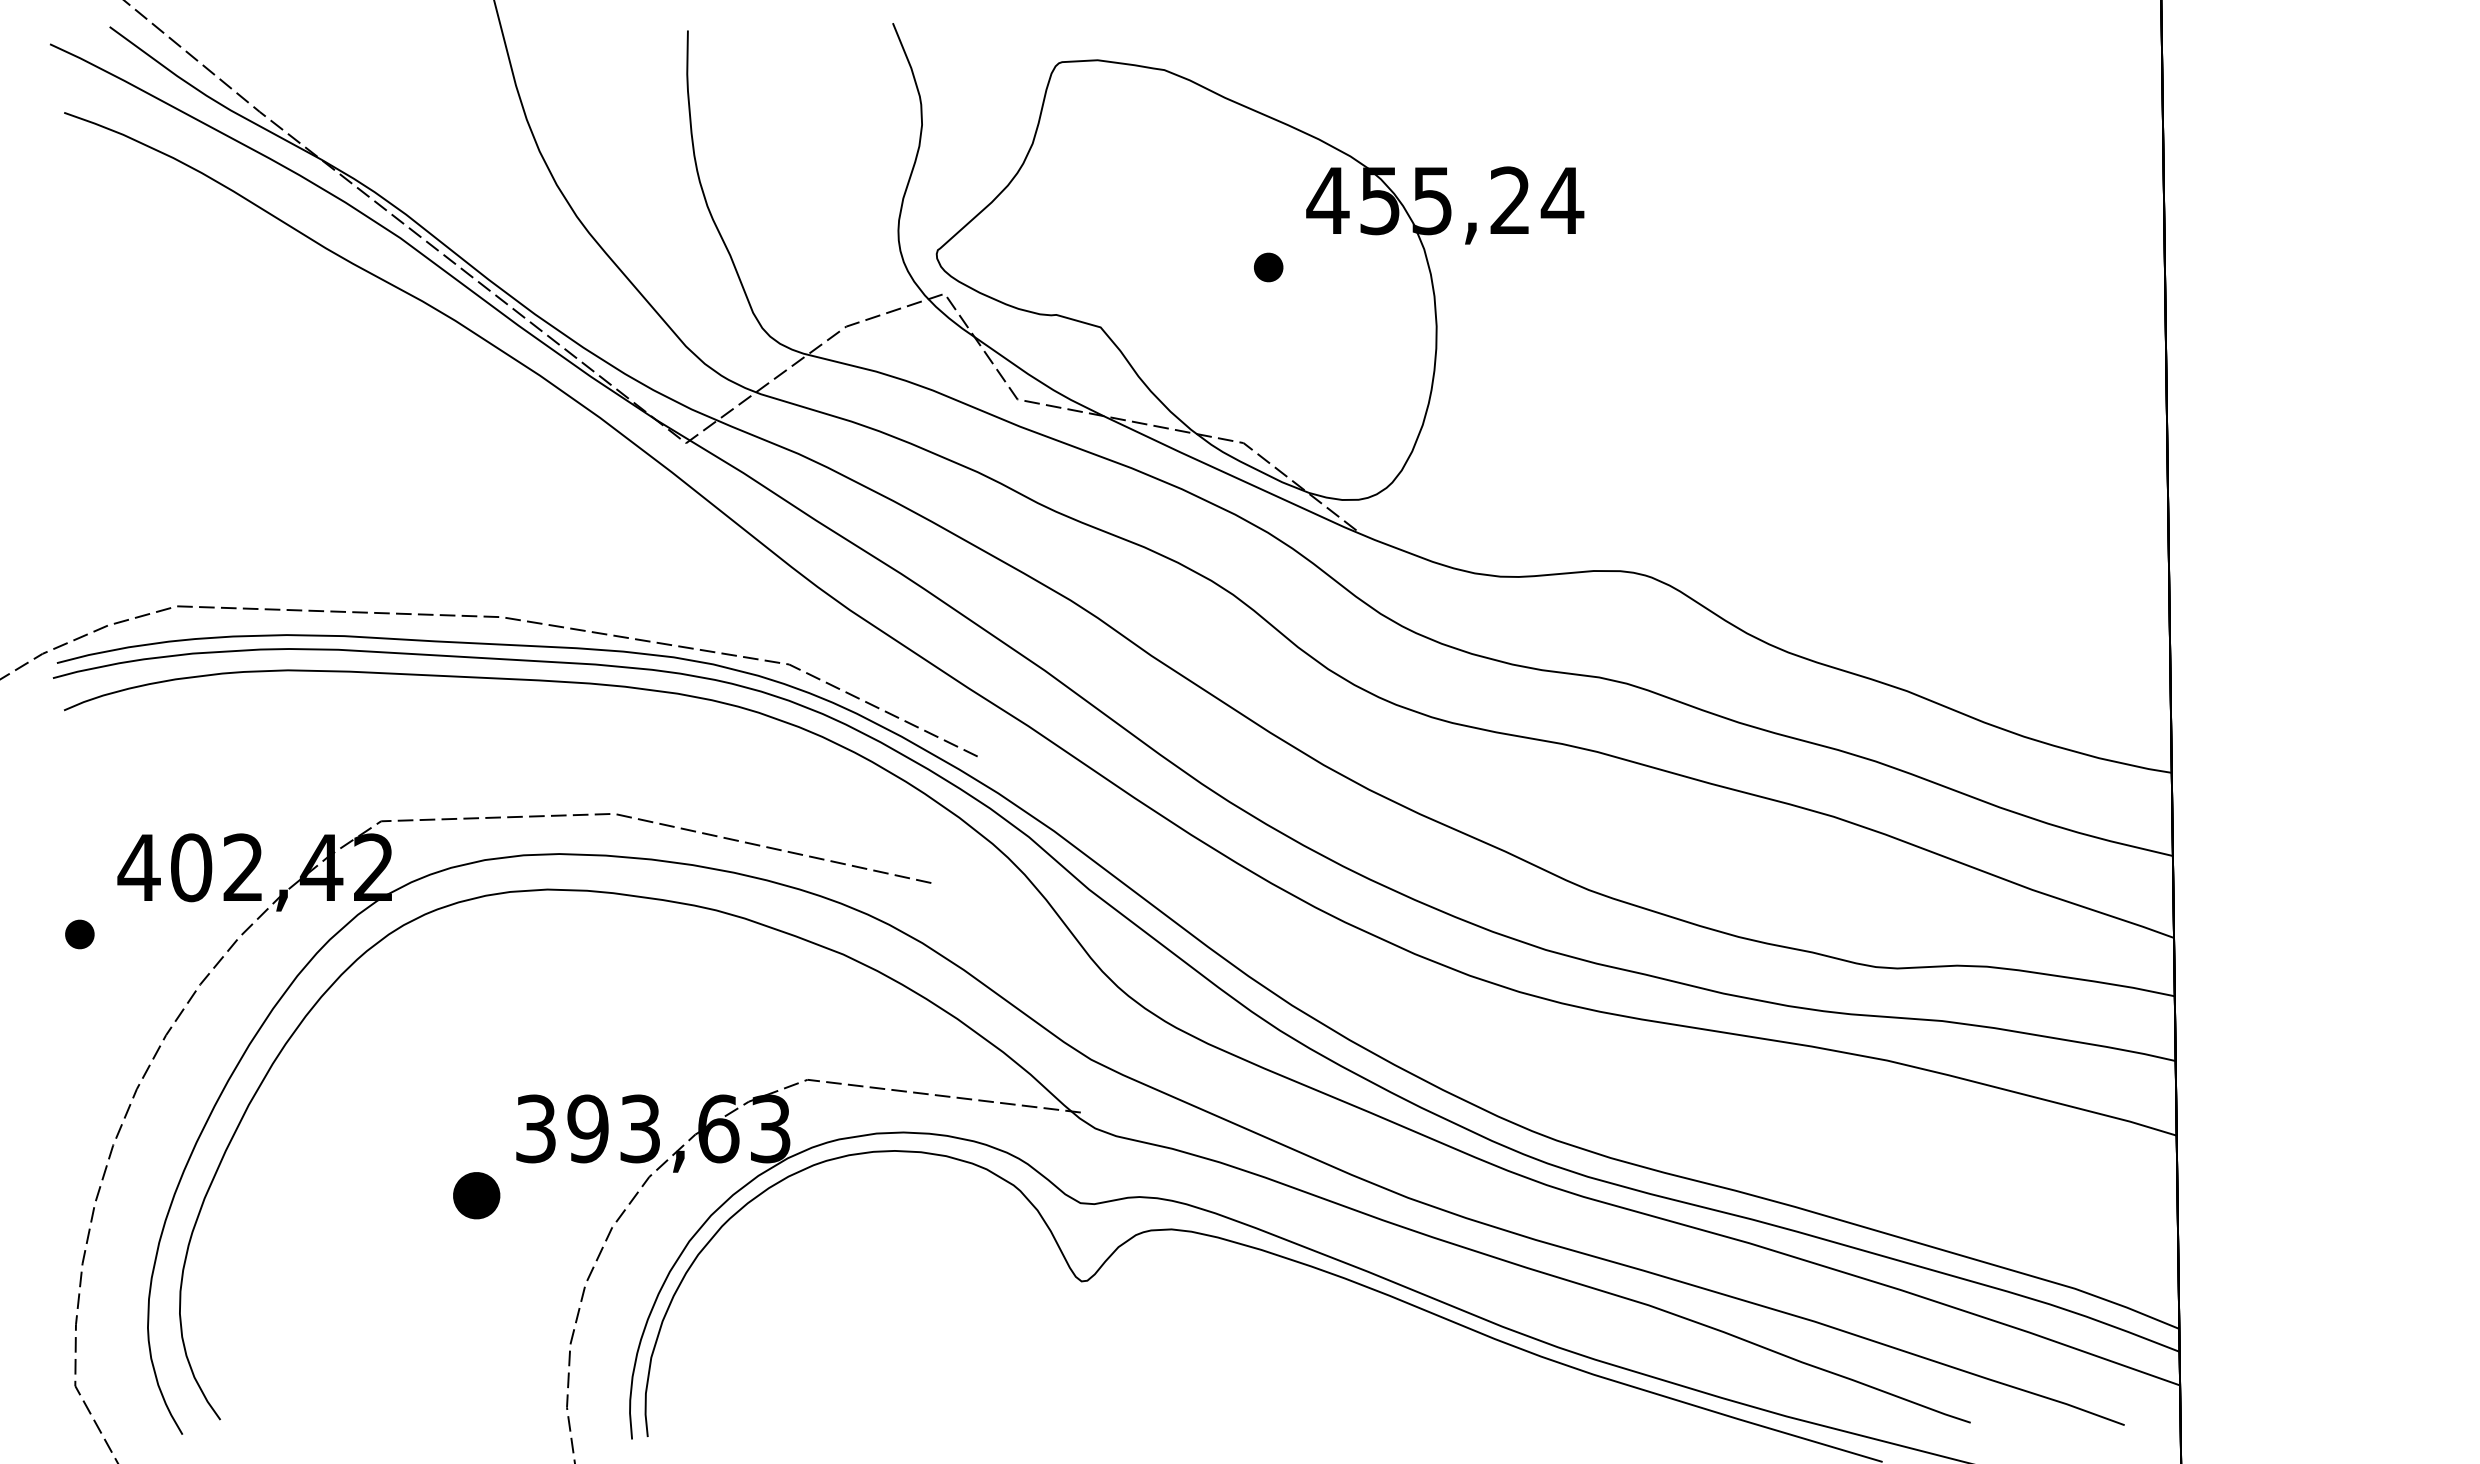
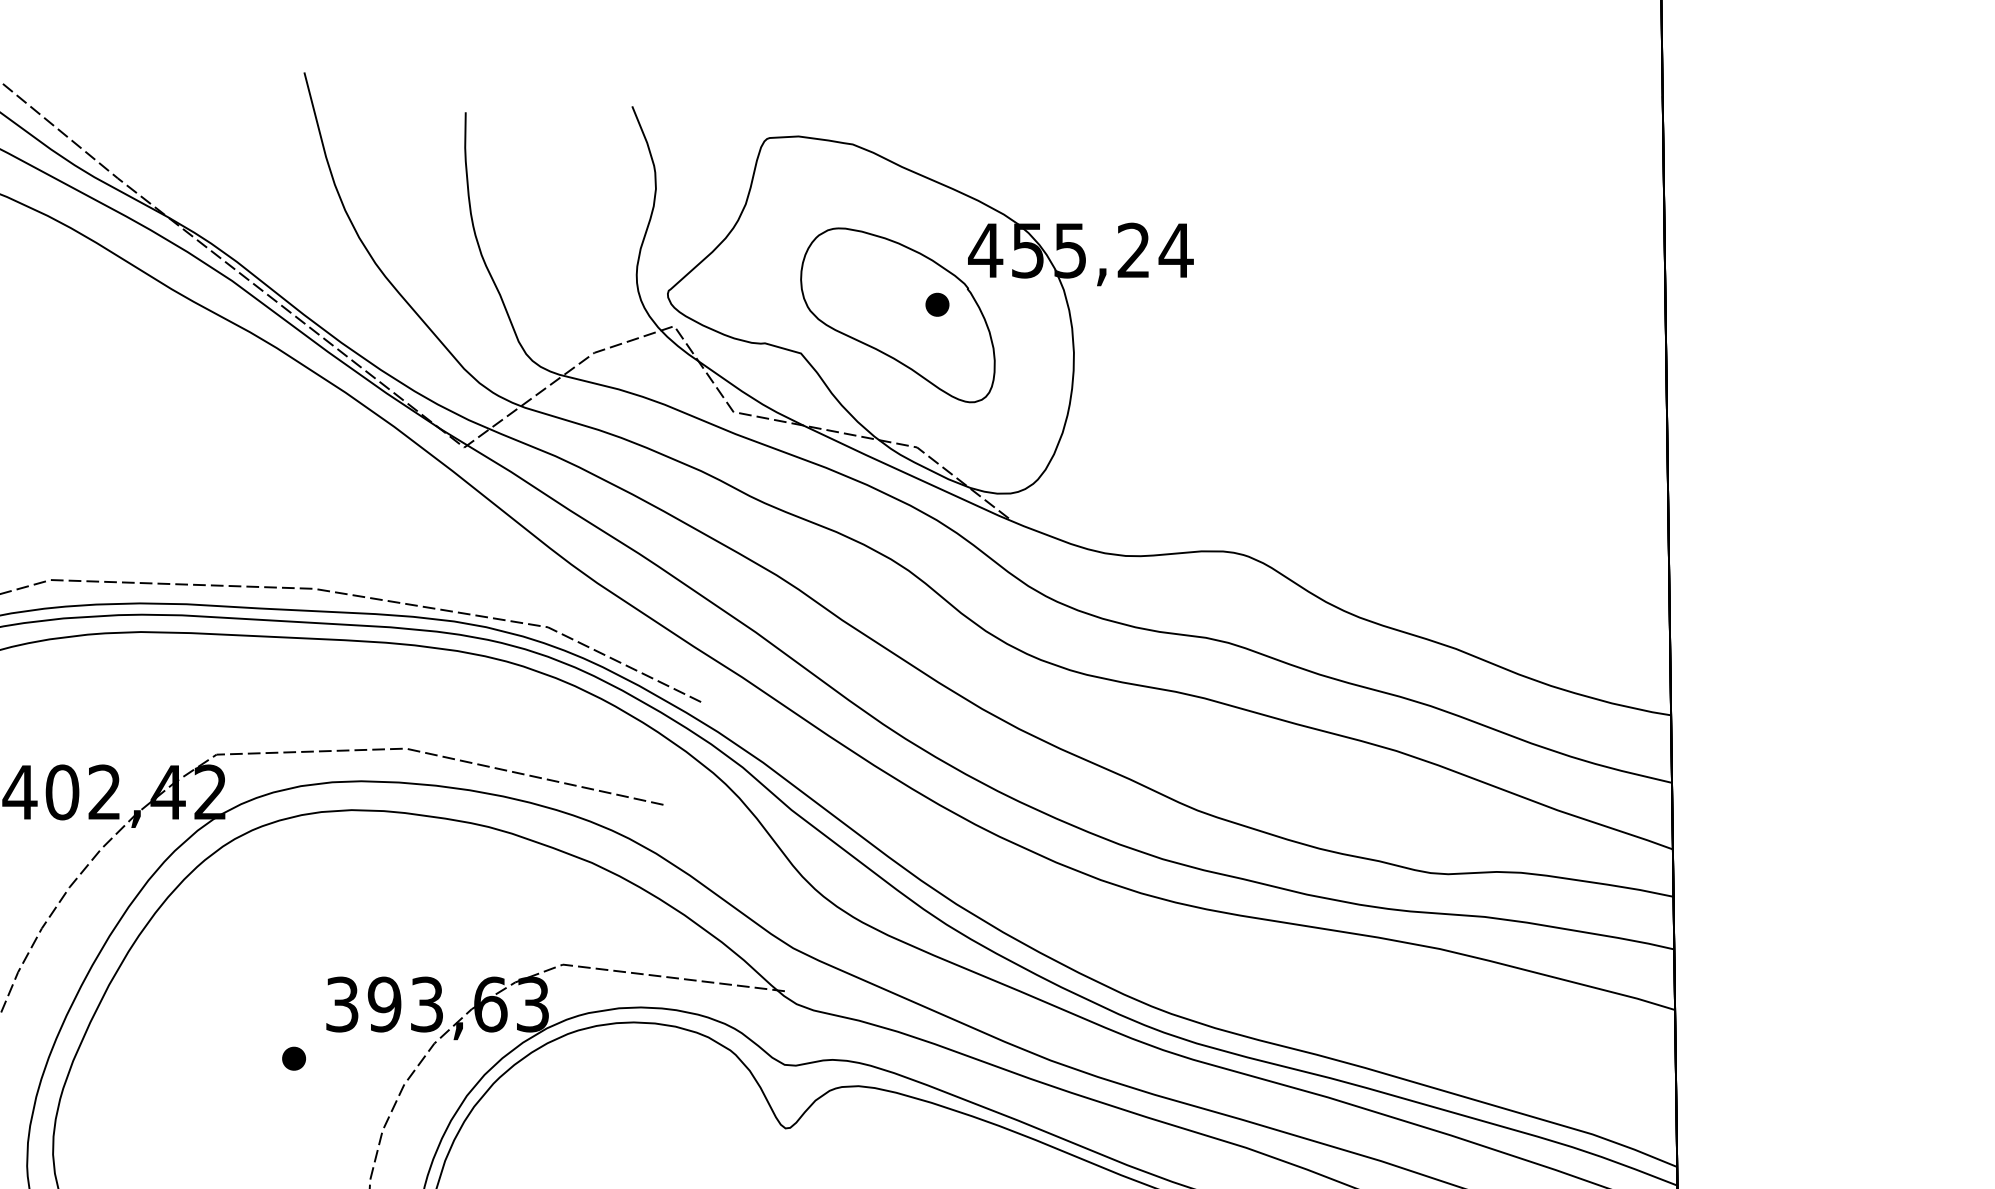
part: (1219, 280) -> (897, 315), added
part: (476, 1195) -> (294, 1058), size x0.62

